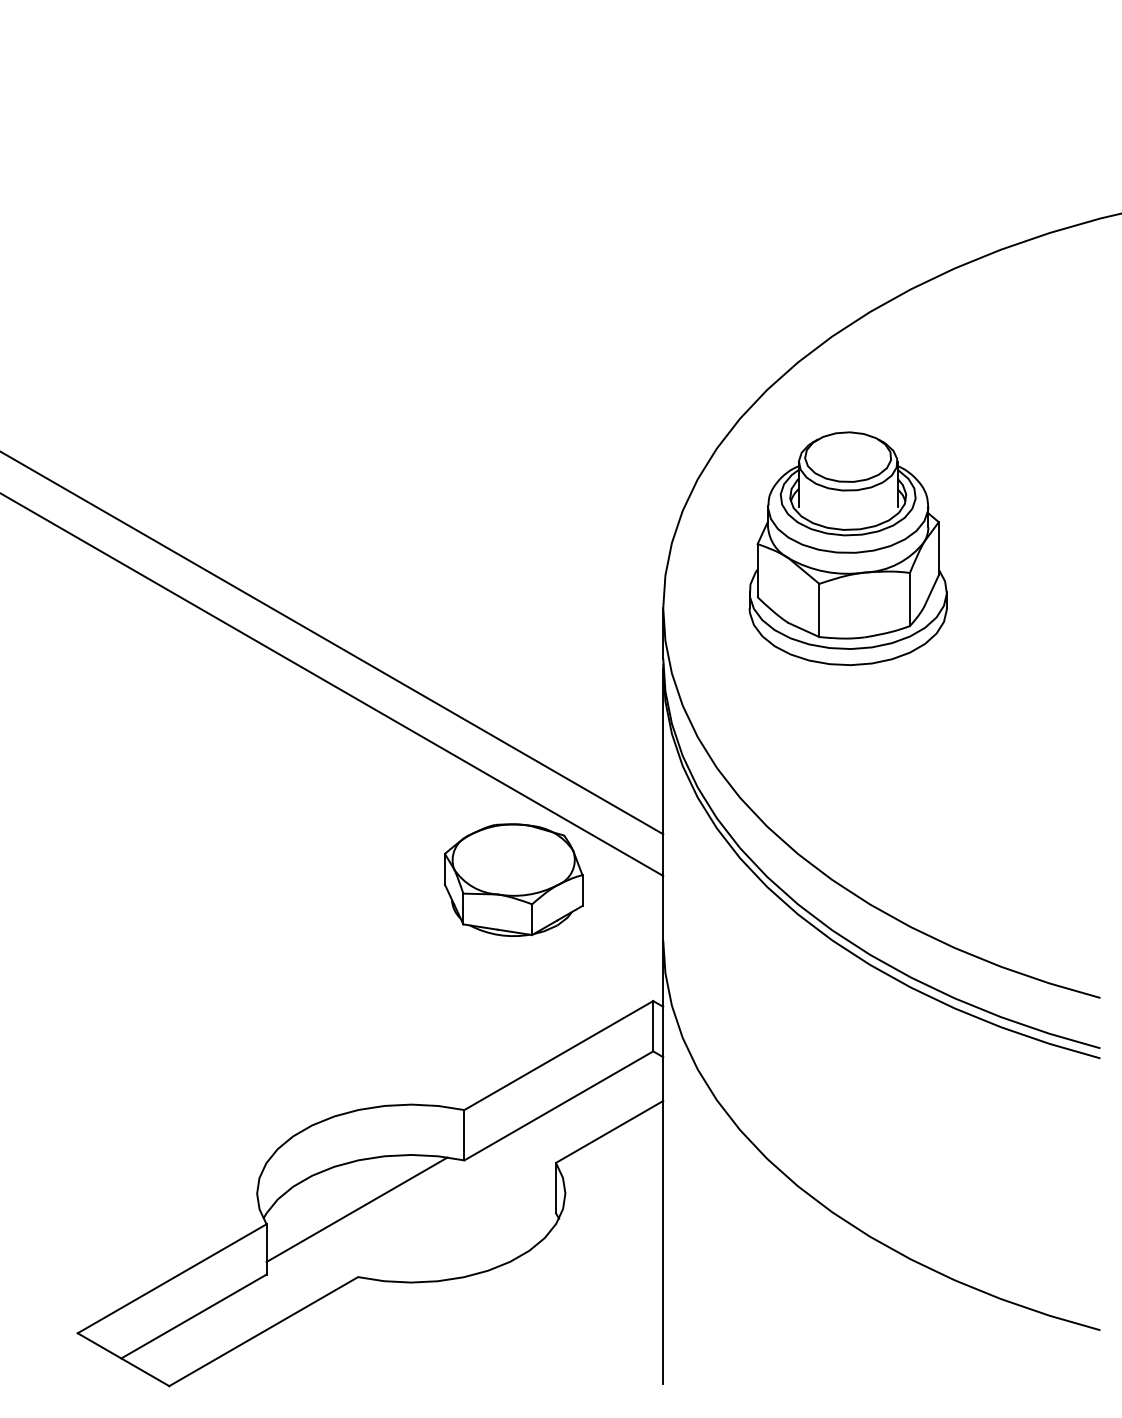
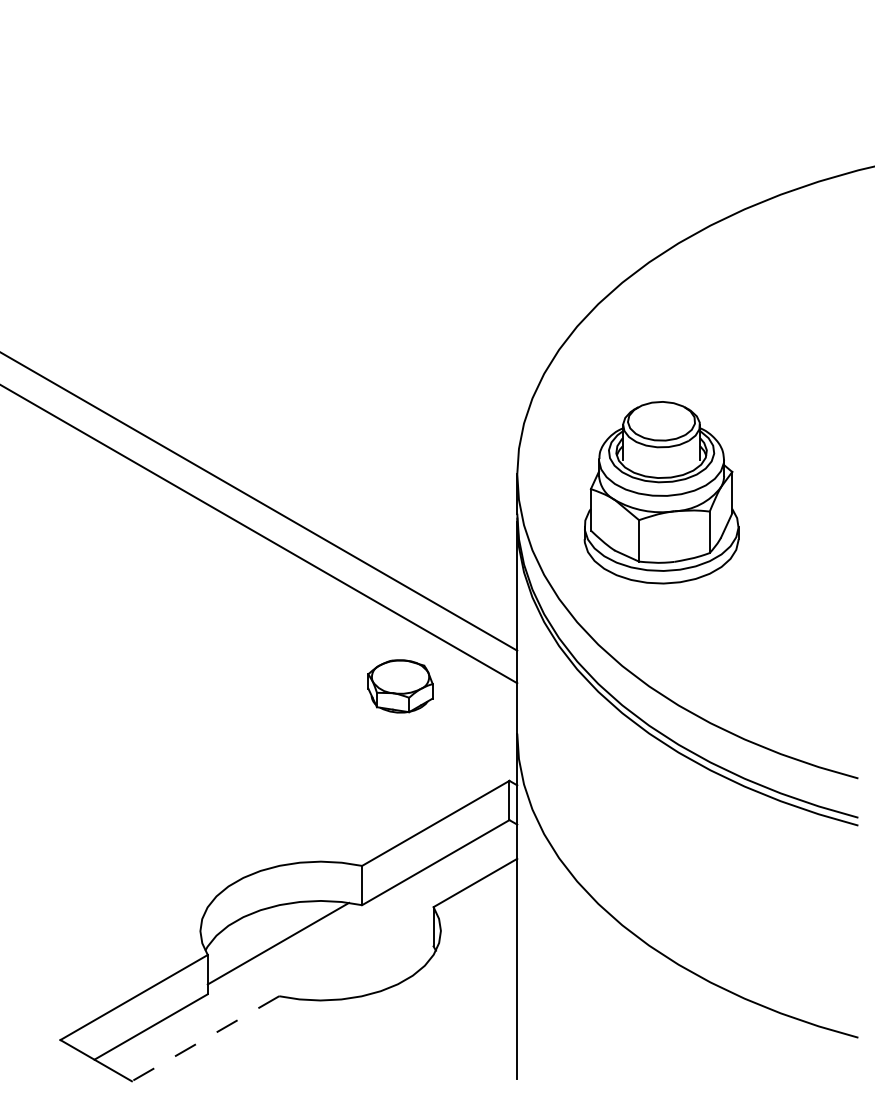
part: (847, 548) -> (661, 492), moved
part: (513, 879) -> (400, 686), size x0.6
line: (263, 1331) -> (205, 1038), solid -> dashed

